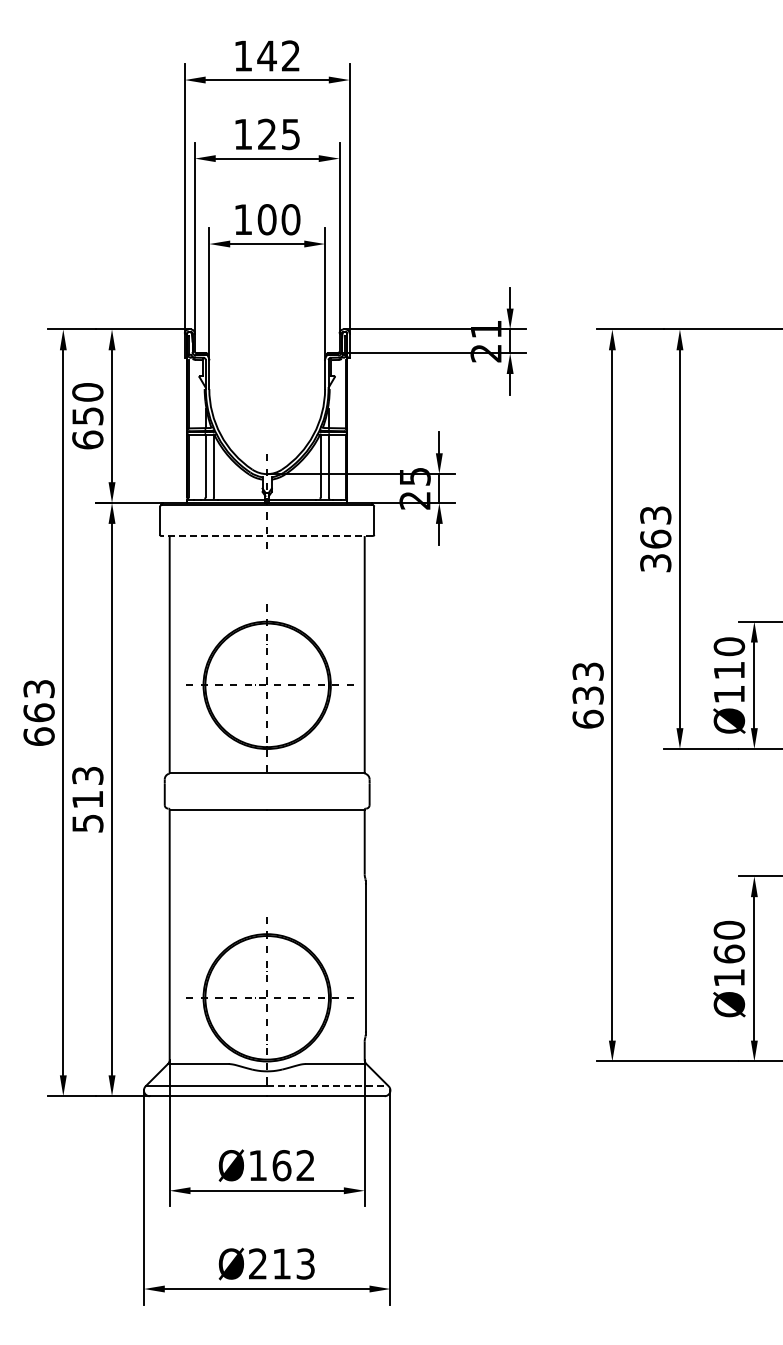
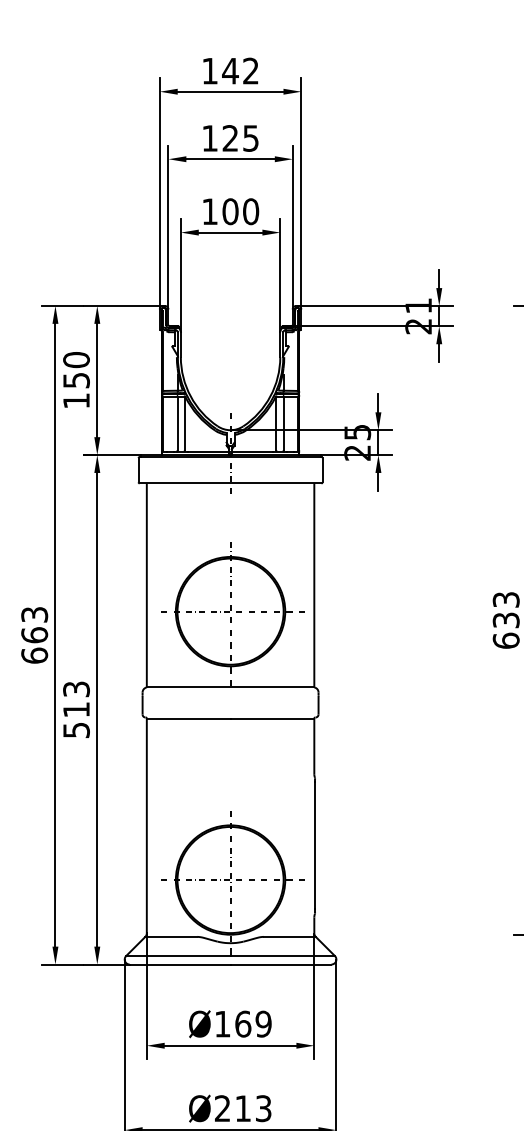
text: (87, 439) -> (76, 400), 650 -> 150
line: (267, 536) -> (230, 483), dashed -> solid
line: (327, 1086) -> (282, 956), dashed -> solid
text: (305, 1165) -> (263, 1024), Ø162 -> Ø169

